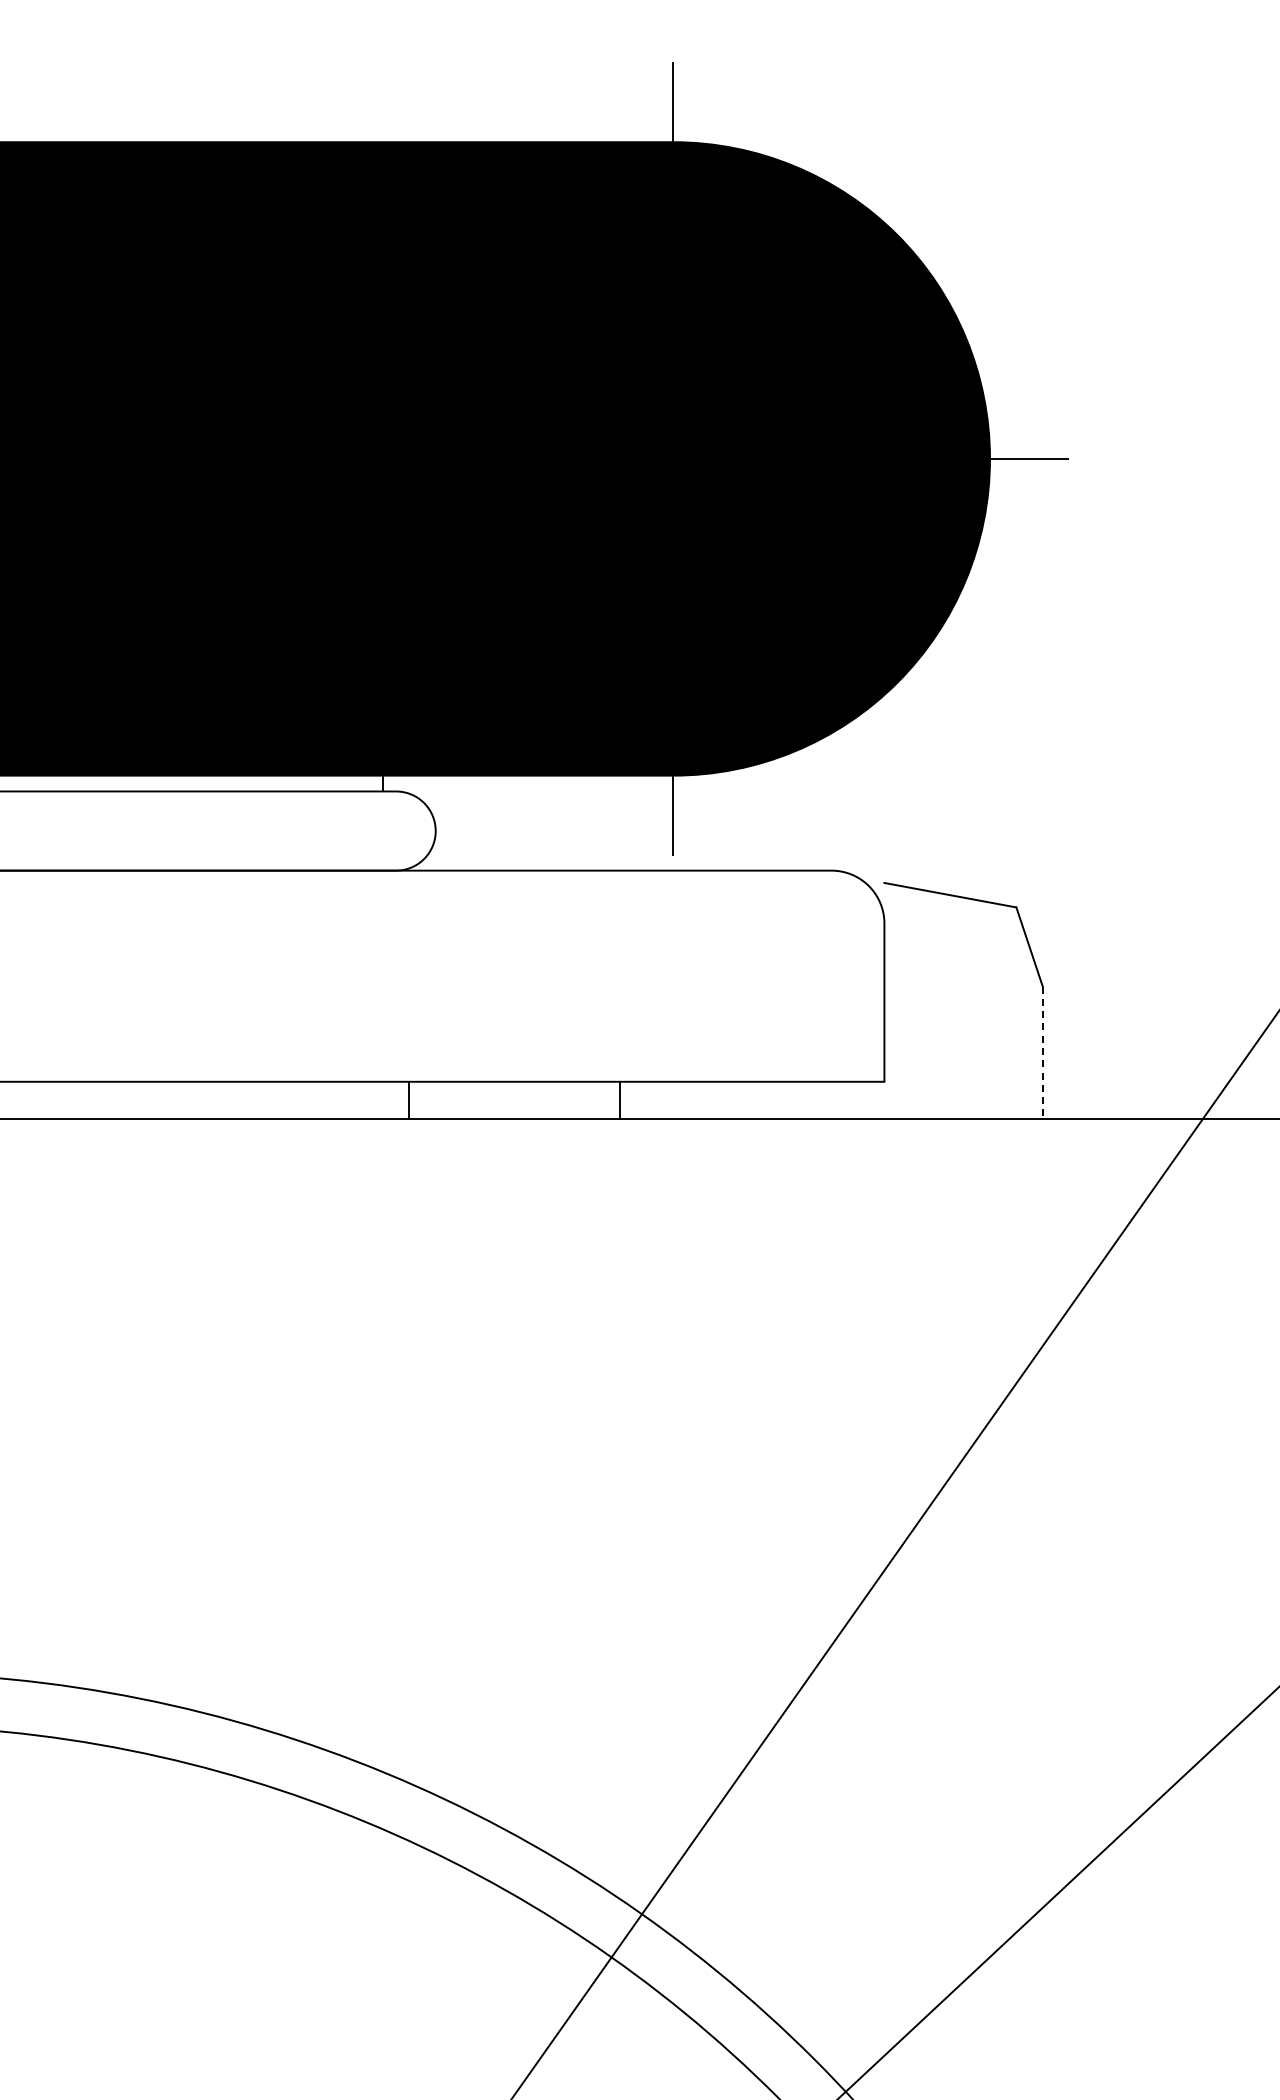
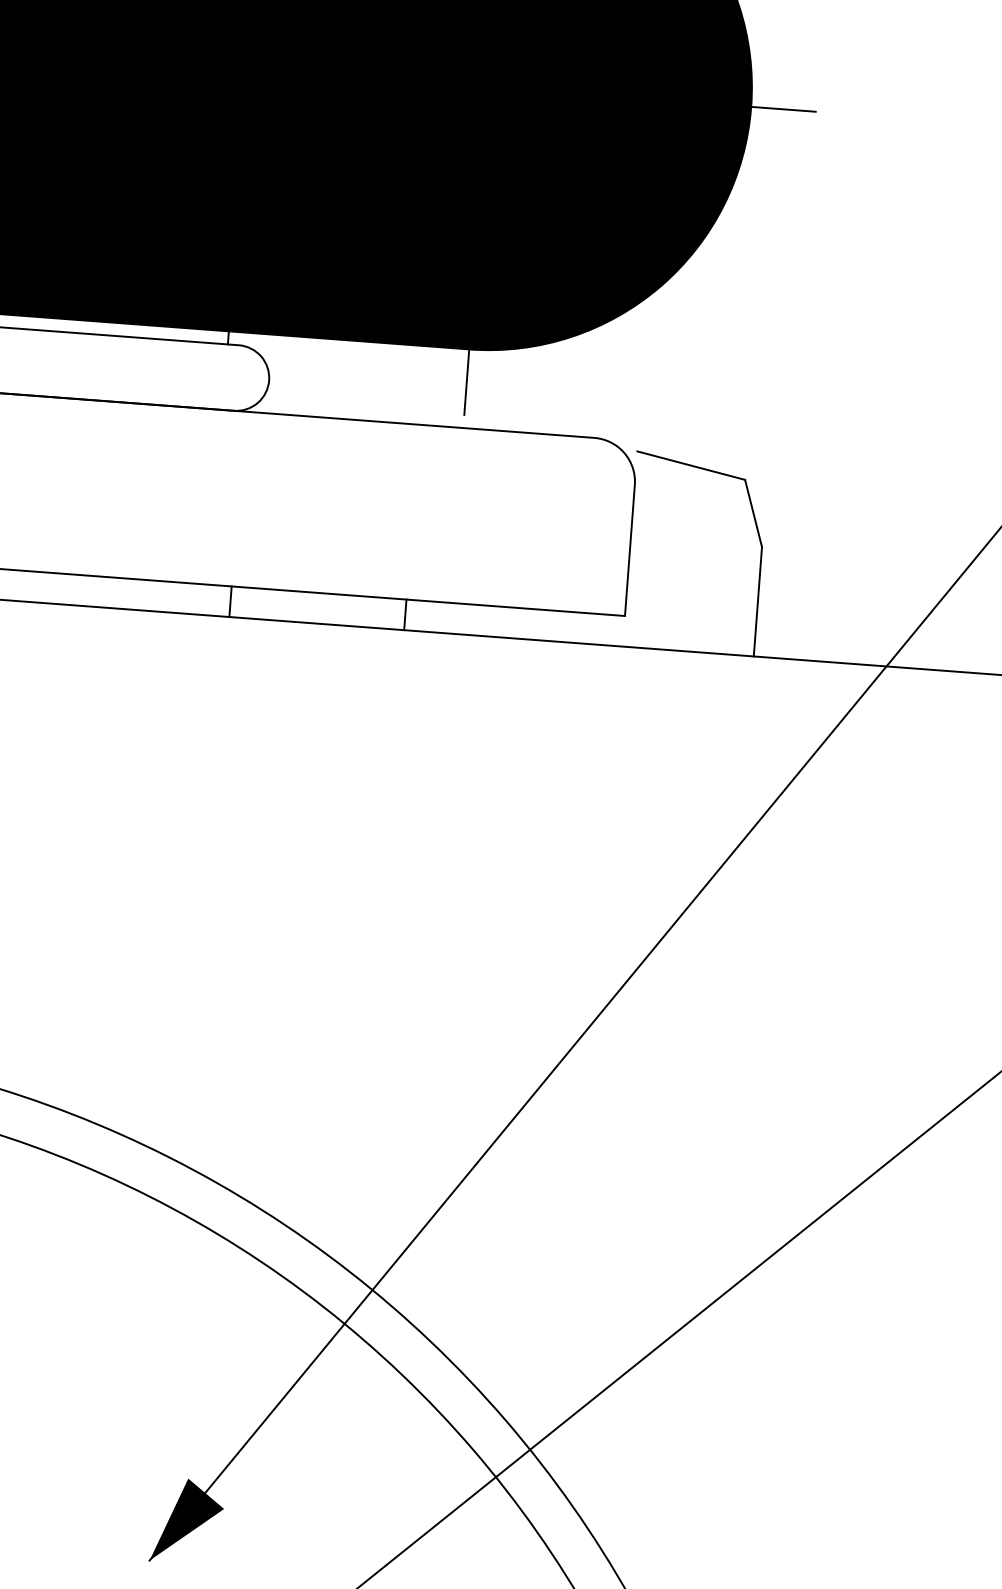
line: (1042, 1053) -> (757, 602), dashed -> solid

